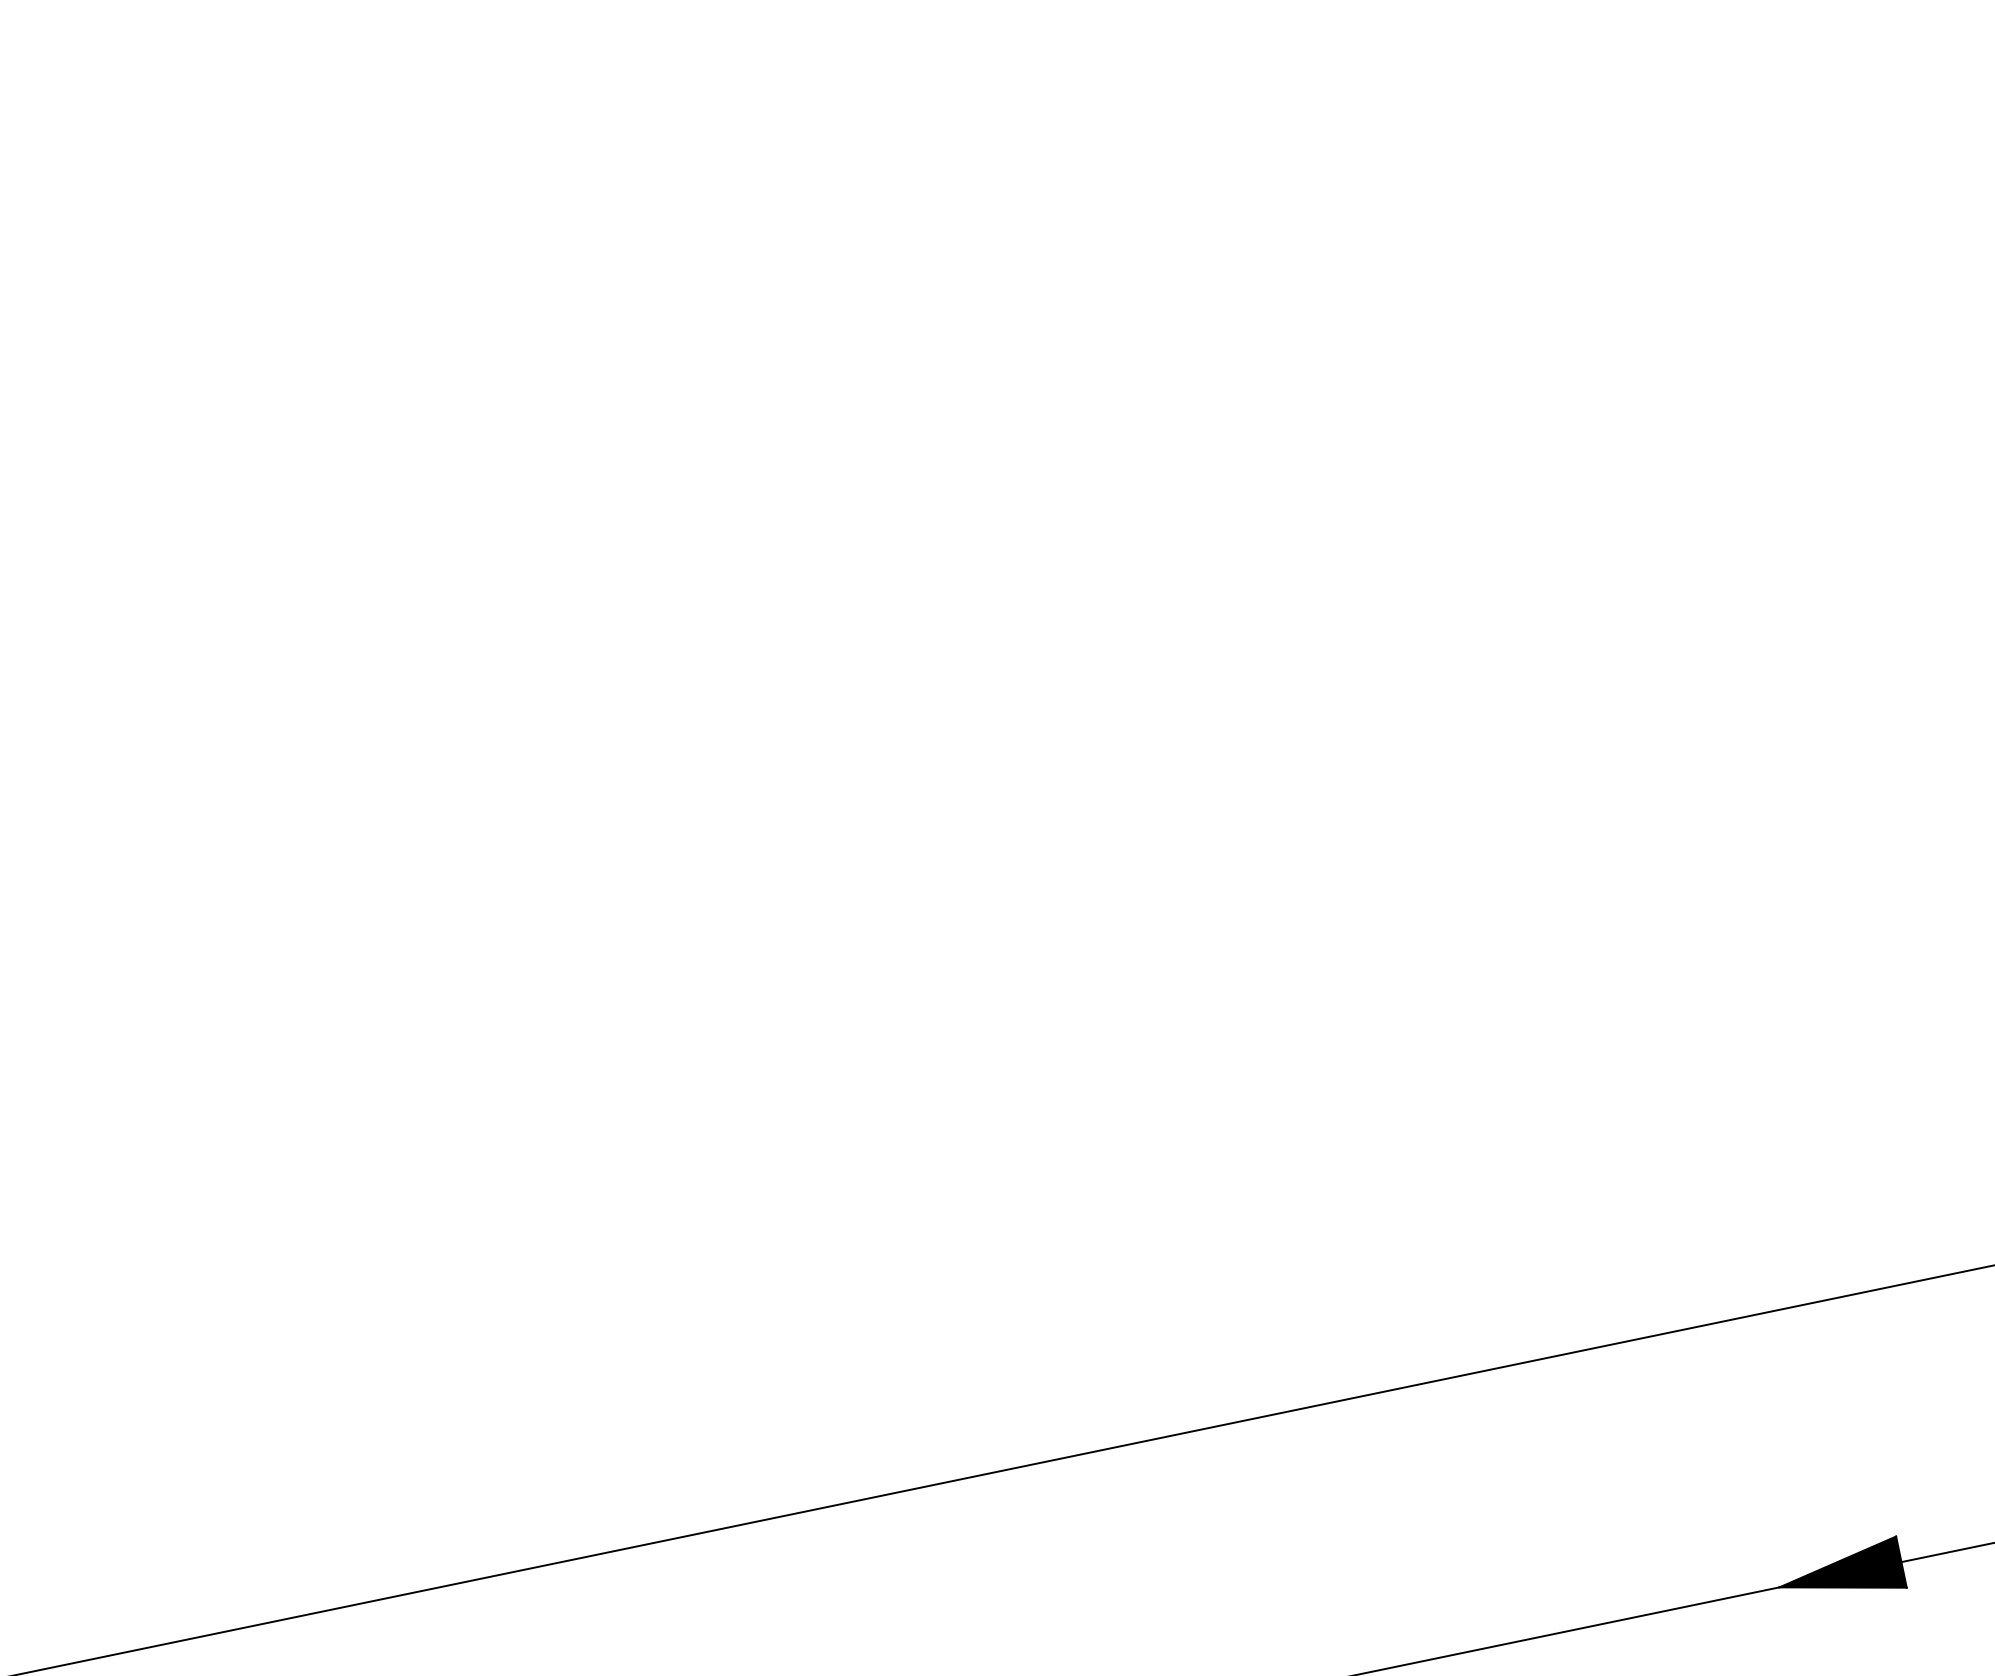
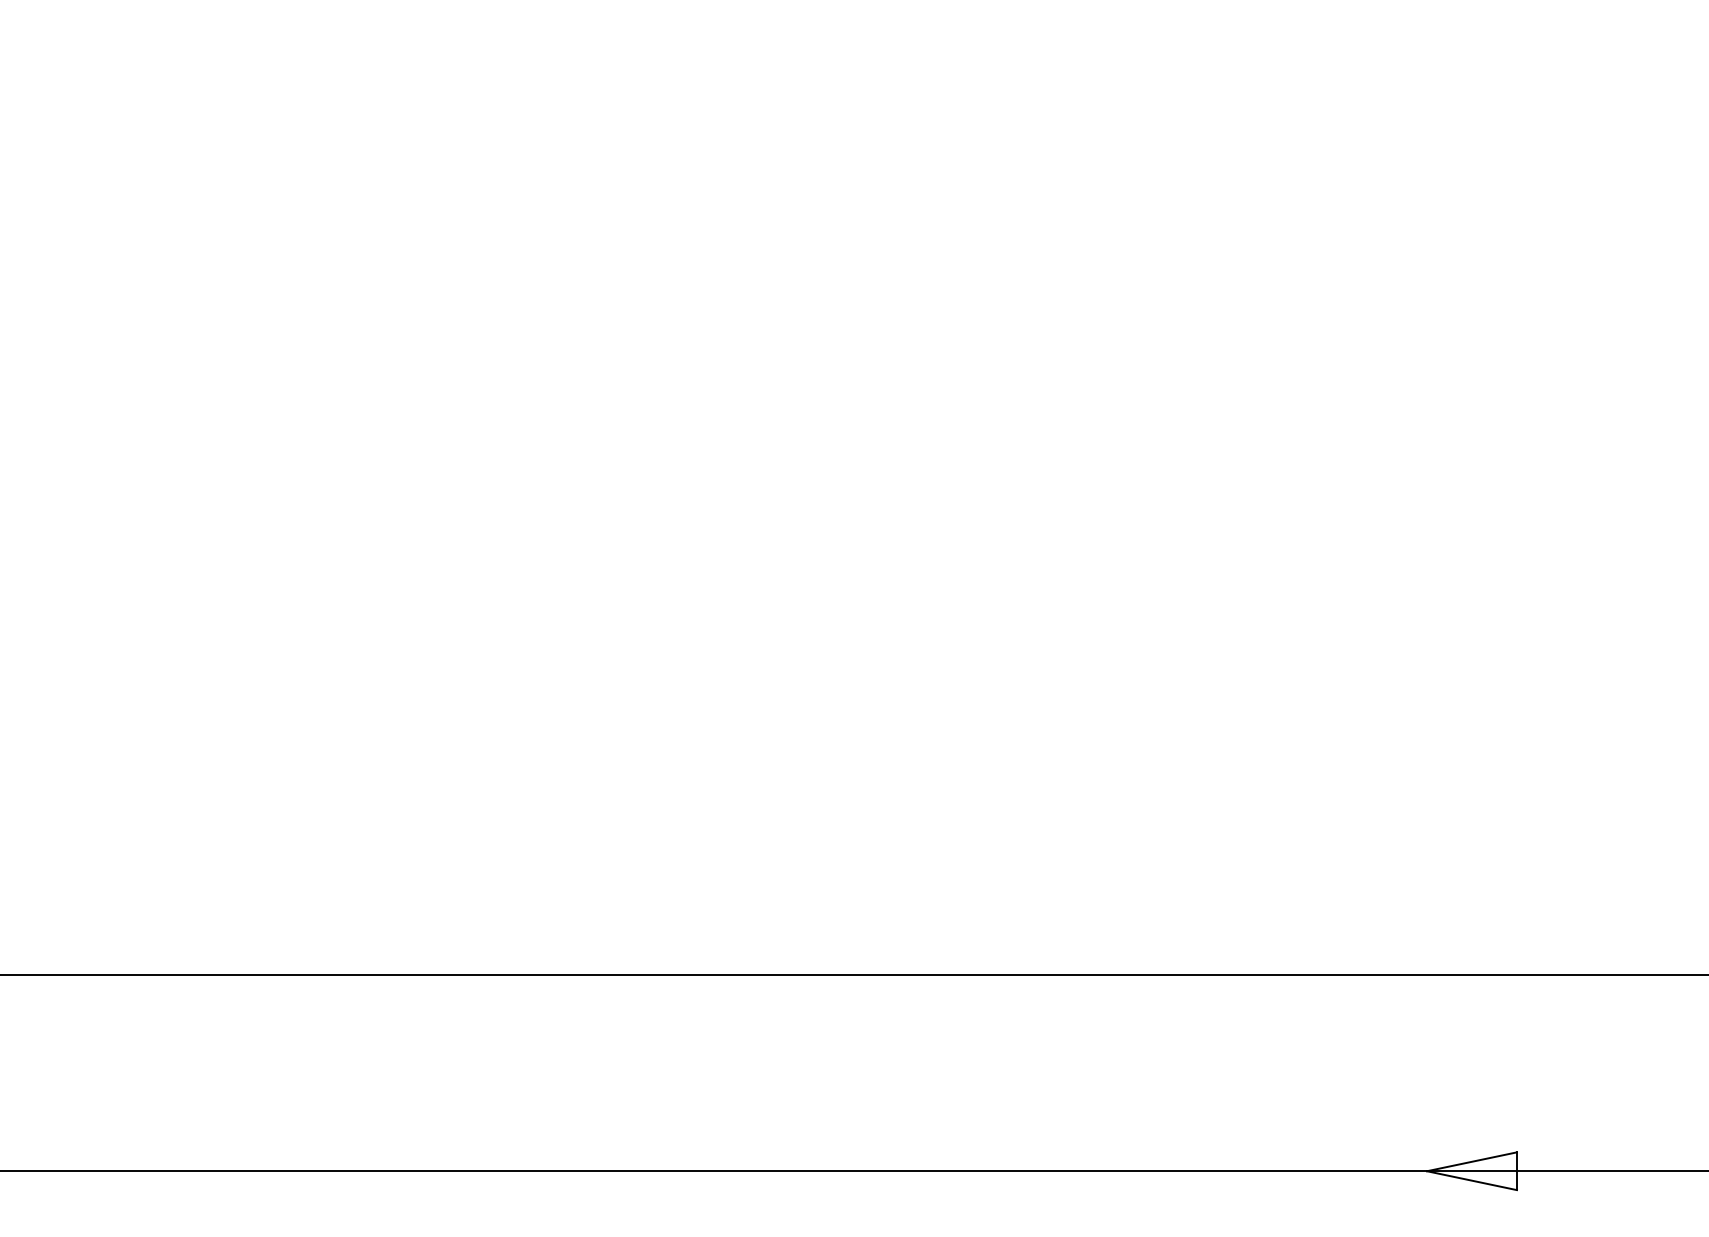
fill: (1839, 1575) -> (1471, 1171), removed

